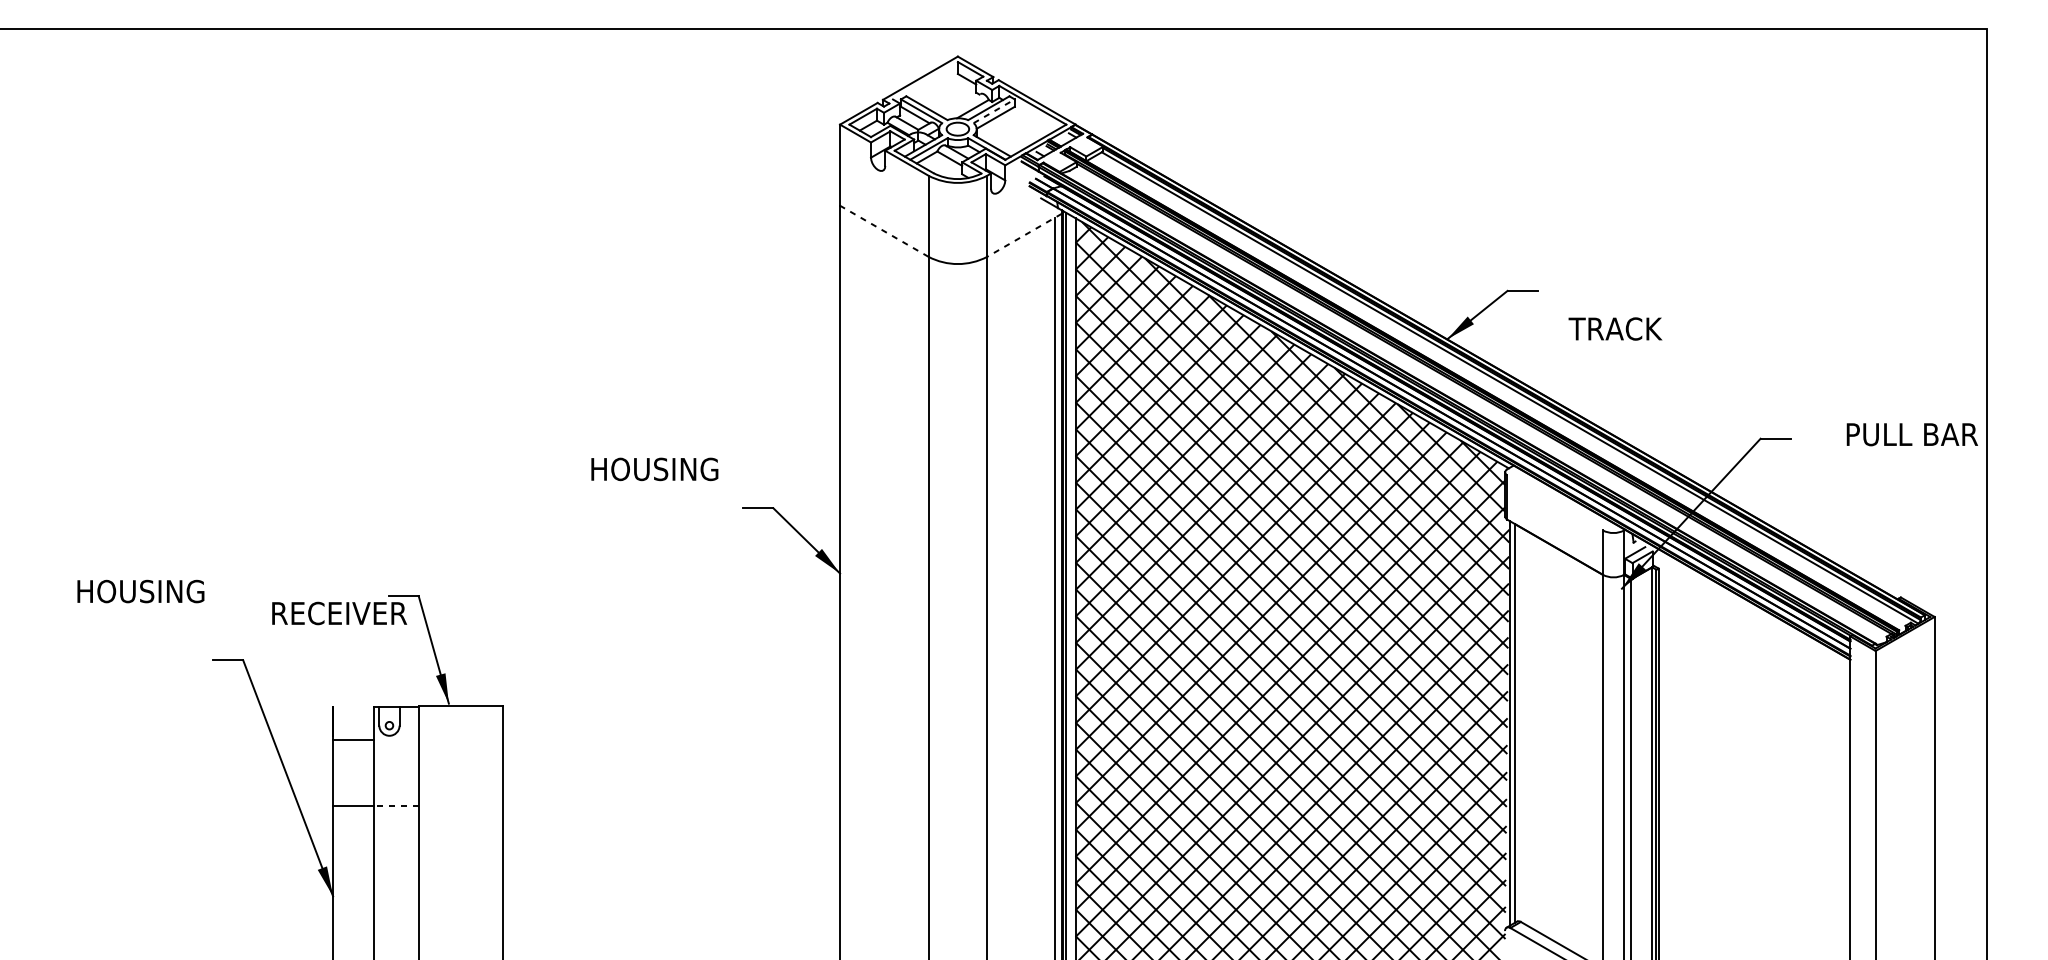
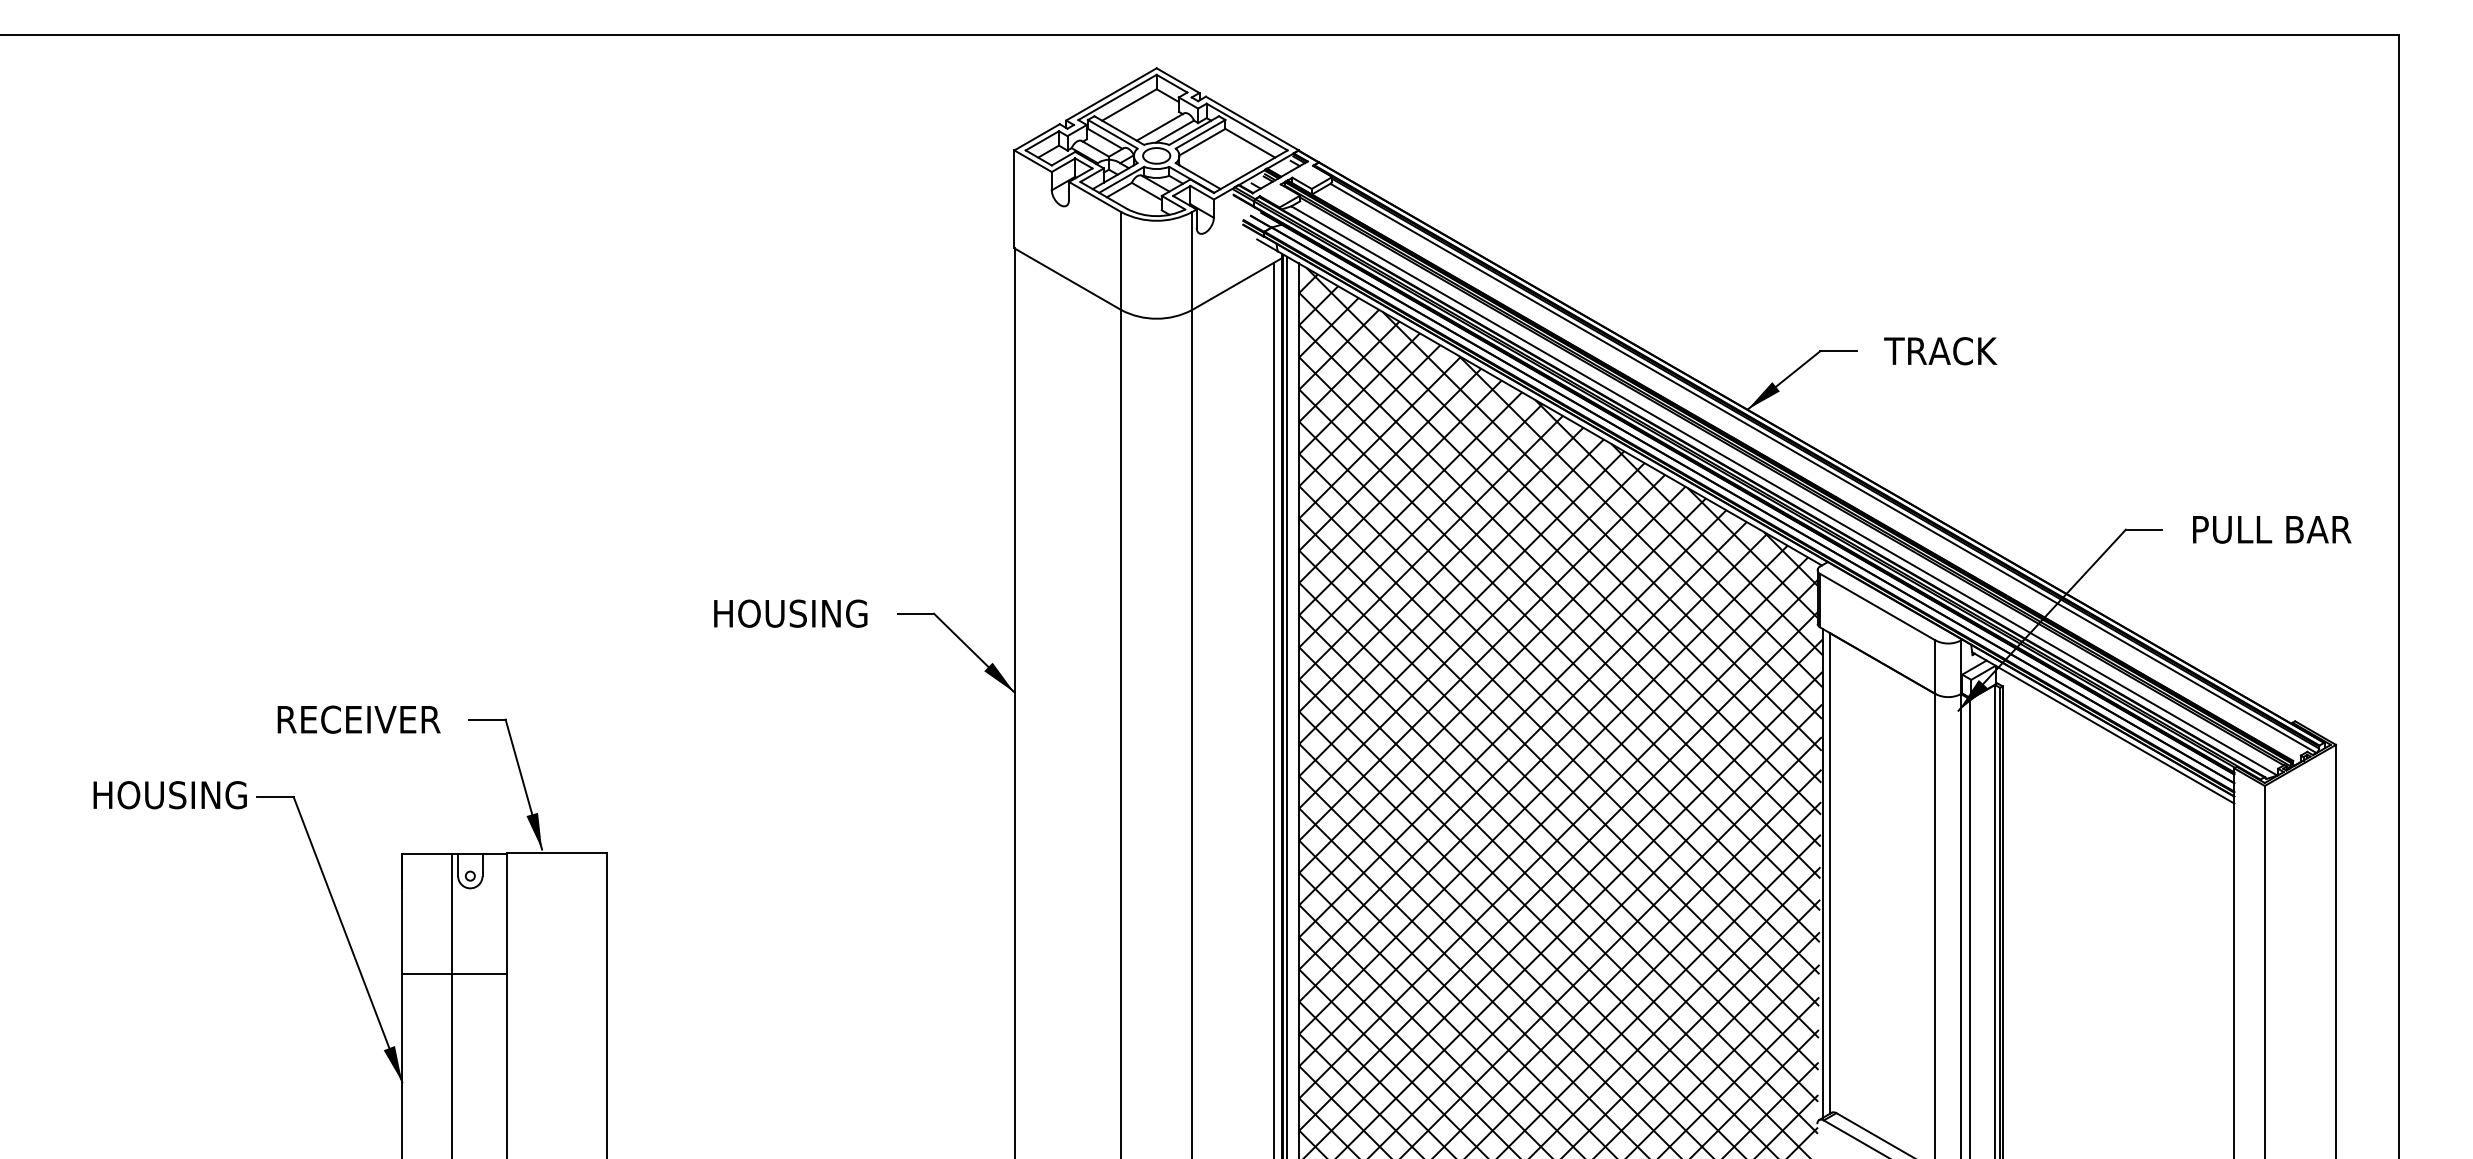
line: (925, 80) -> (1117, 97), added
line: (935, 86) -> (1129, 104), added
line: (960, 104) -> (1159, 126), added
line: (994, 111) -> (1200, 134), dashed -> solid
line: (1035, 118) -> (1250, 142), added
line: (884, 231) -> (1067, 279), dashed -> solid
line: (1024, 235) -> (1236, 284), dashed -> solid
text: (1615, 329) -> (1940, 351), moved
line: (1477, 406) -> (1784, 490), added
text: (1912, 434) -> (2272, 529), moved
text: (654, 469) -> (790, 613), moved
line: (1554, 502) -> (1877, 606), added
text: (140, 591) -> (169, 795), moved
line: (1742, 602) -> (2103, 727), added
text: (339, 613) -> (358, 719), moved
line: (353, 740) -> (426, 853), moved
line: (396, 806) -> (478, 973), dashed -> solid

